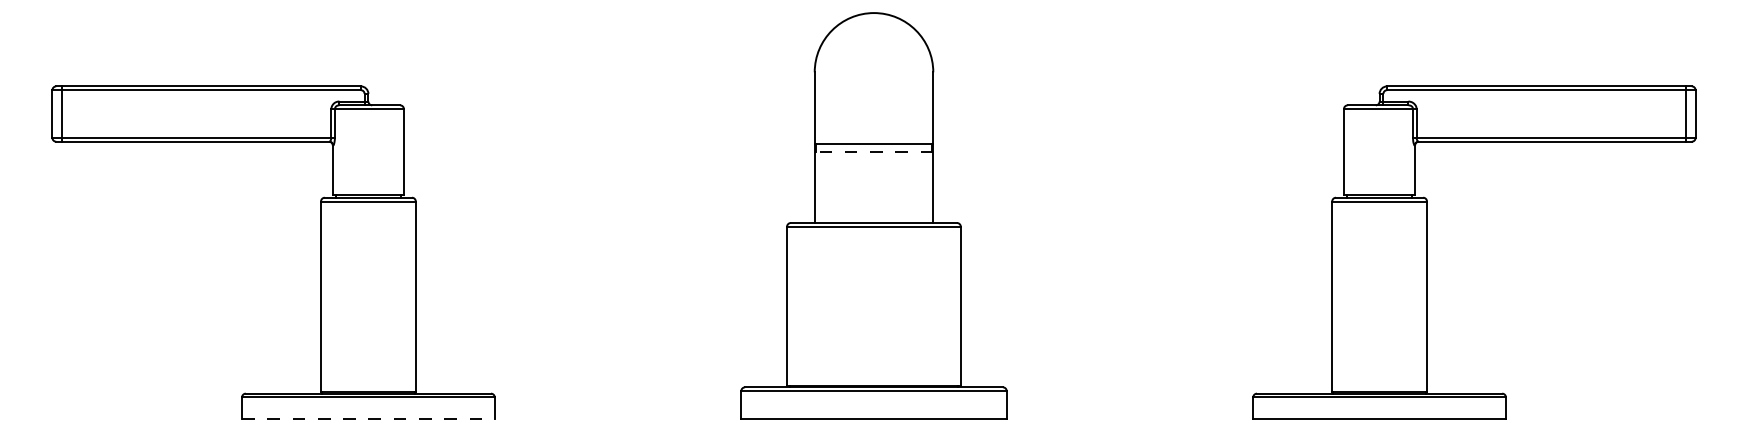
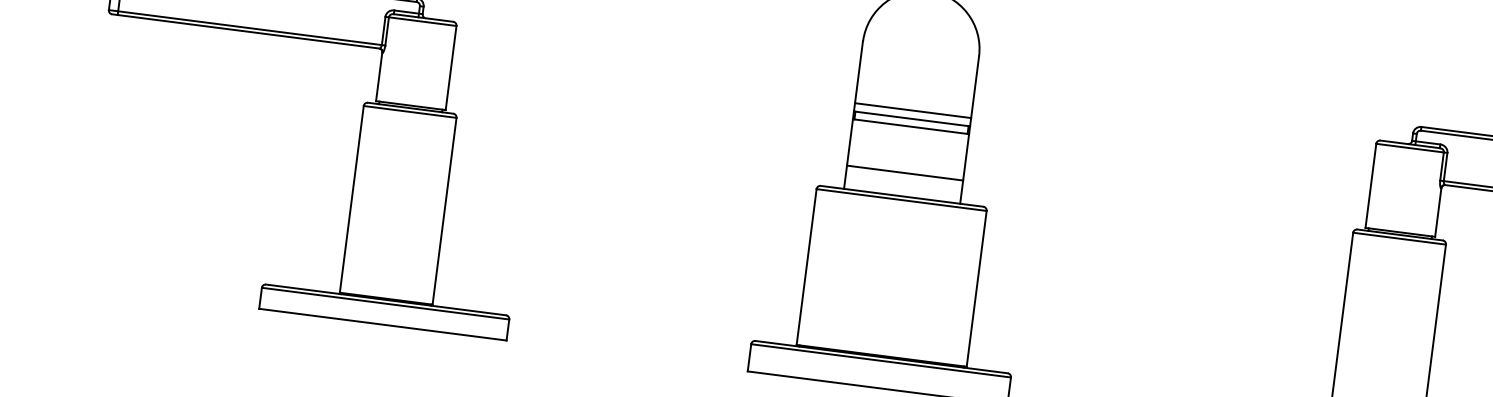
line: (873, 135) -> (912, 110), added
line: (873, 151) -> (910, 126), dashed -> solid
line: (873, 199) -> (904, 173), added
line: (368, 418) -> (383, 324), dashed -> solid

